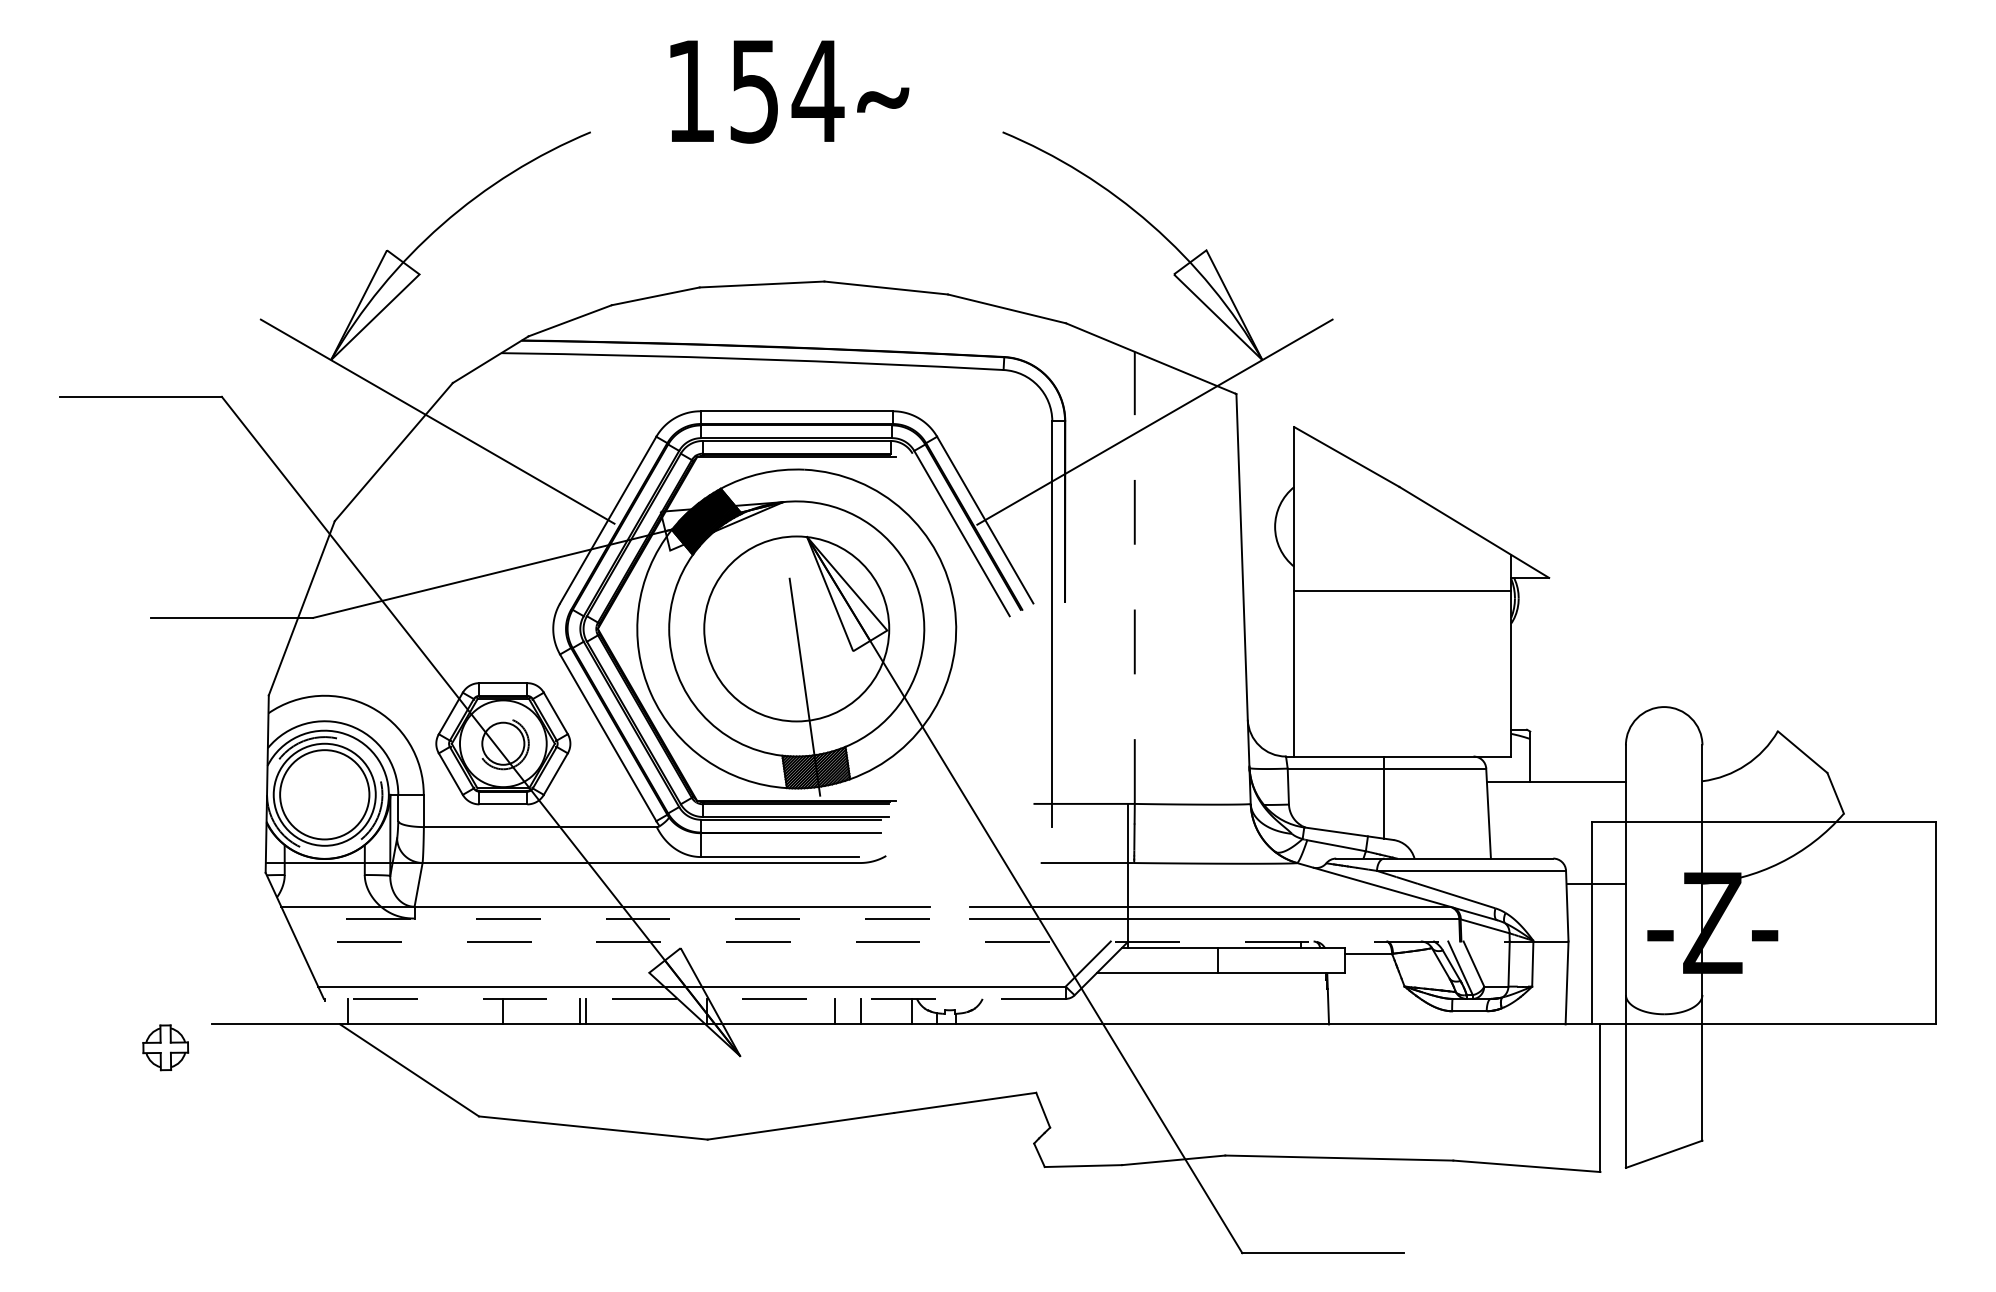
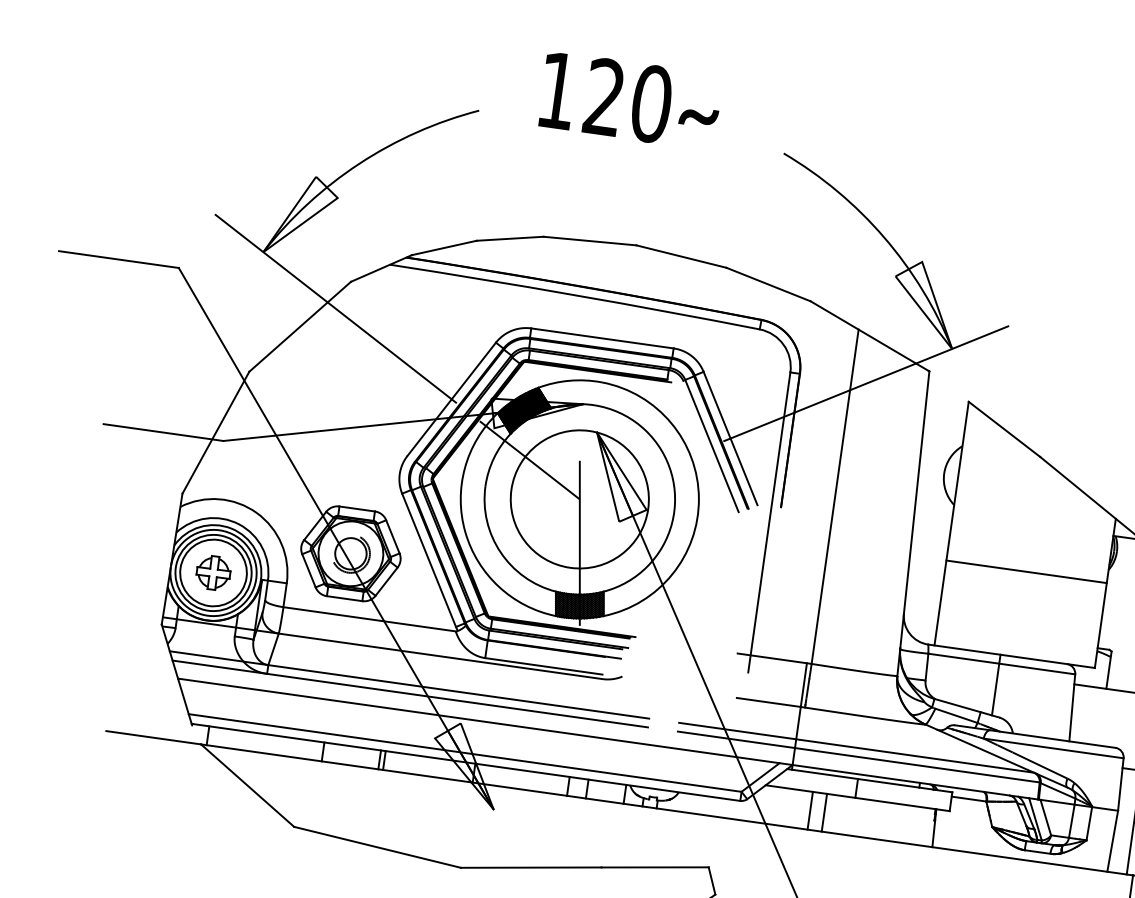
text: (787, 90) -> (628, 100), 154 -> 120
line: (1134, 577) -> (834, 496), dashed -> solid
line: (722, 586) -> (529, 460), added
line: (1402, 590) -> (1026, 571), moved
arc: (382, 795) -> (256, 579), dashed -> solid
line: (607, 918) -> (409, 693), dashed -> solid
line: (932, 941) -> (647, 744), dashed -> solid
line: (694, 998) -> (465, 762), dashed -> solid
line: (1160, 998) -> (810, 810), added
line: (1179, 998) -> (824, 812), added
part: (165, 1047) -> (213, 572), moved

